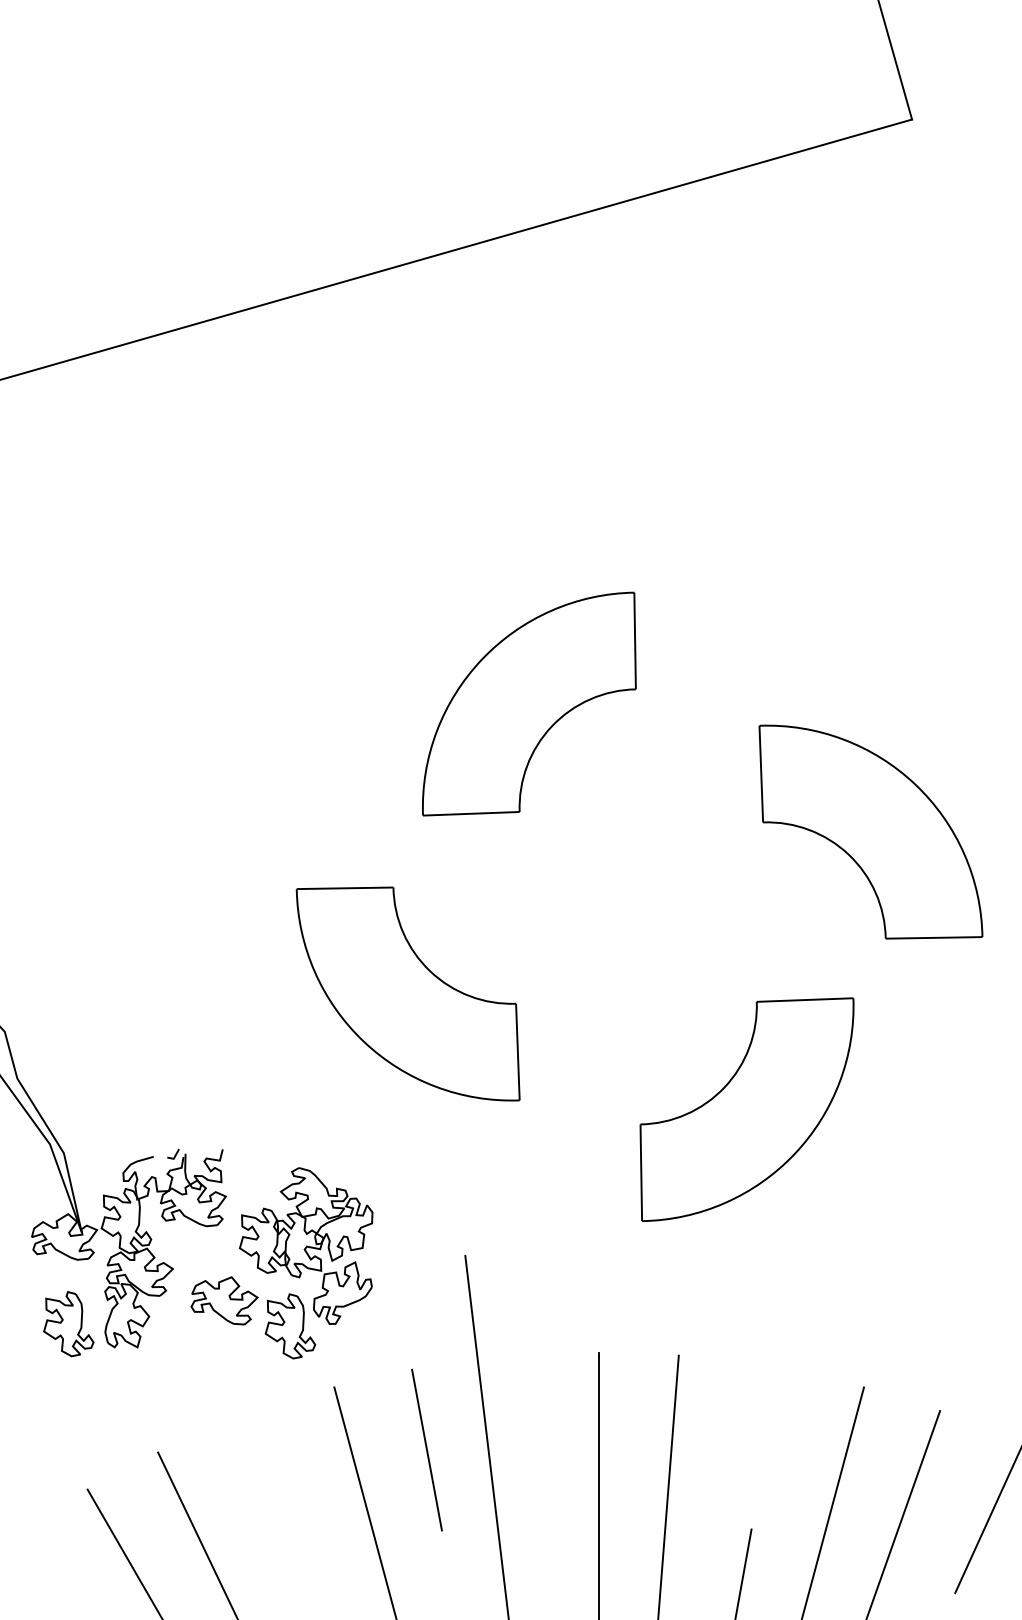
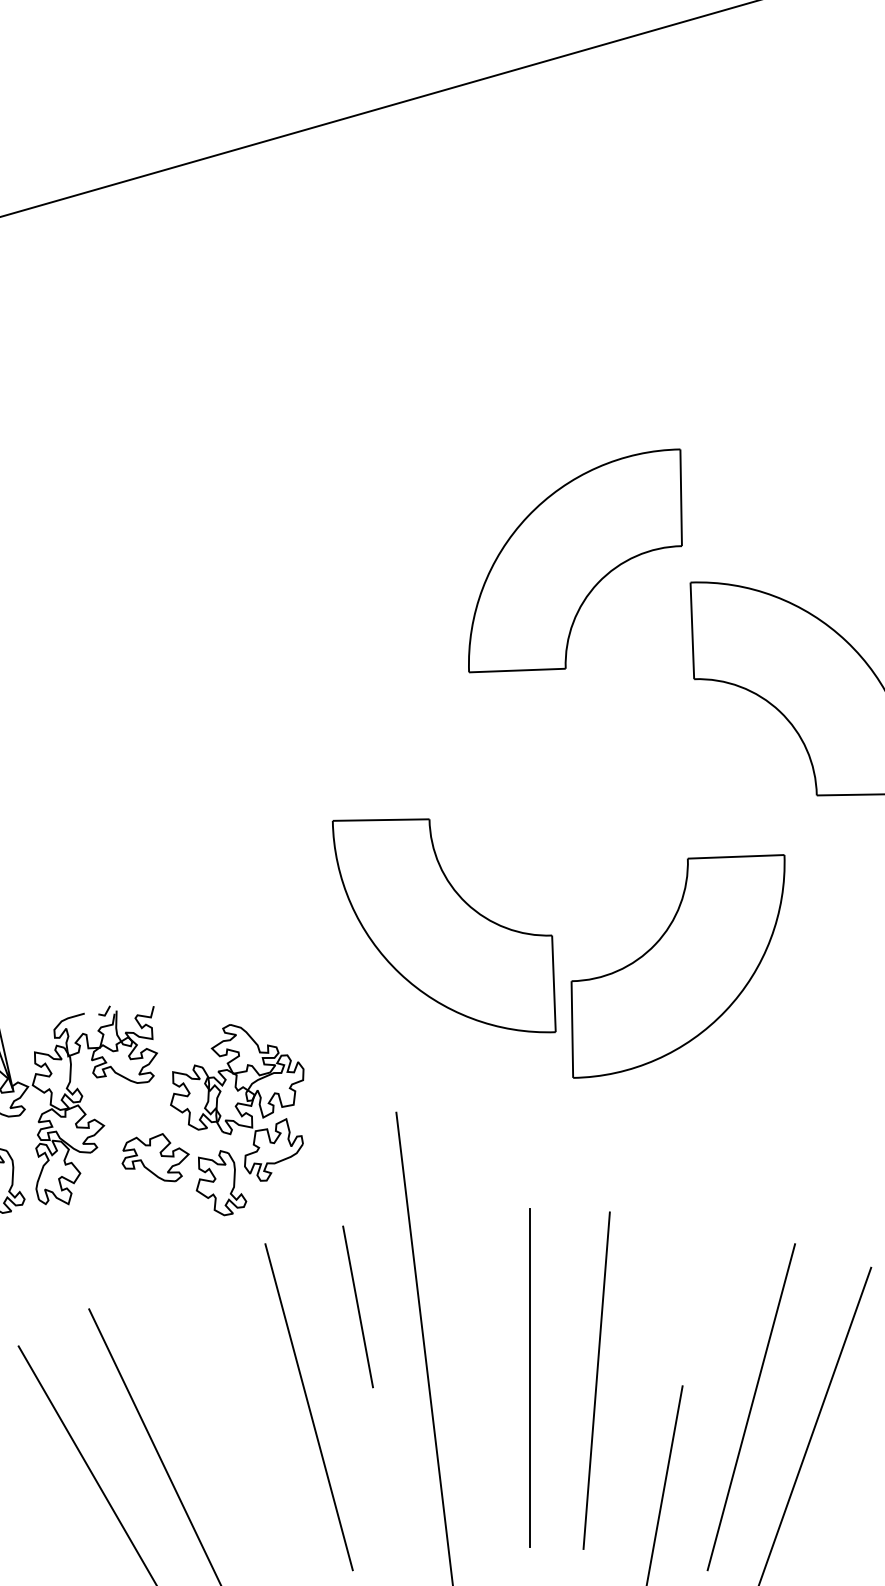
part: (529, 703) -> (575, 560), moved
part: (407, 993) -> (443, 925), moved

